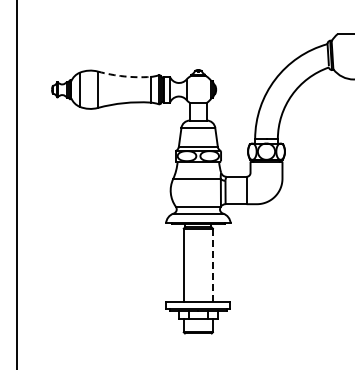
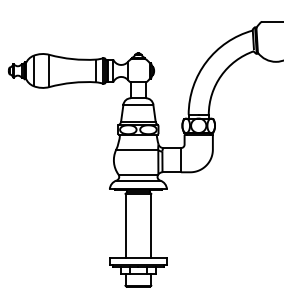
arc: (124, 76) -> (72, 59), dashed -> solid
line: (212, 264) -> (150, 225), dashed -> solid

